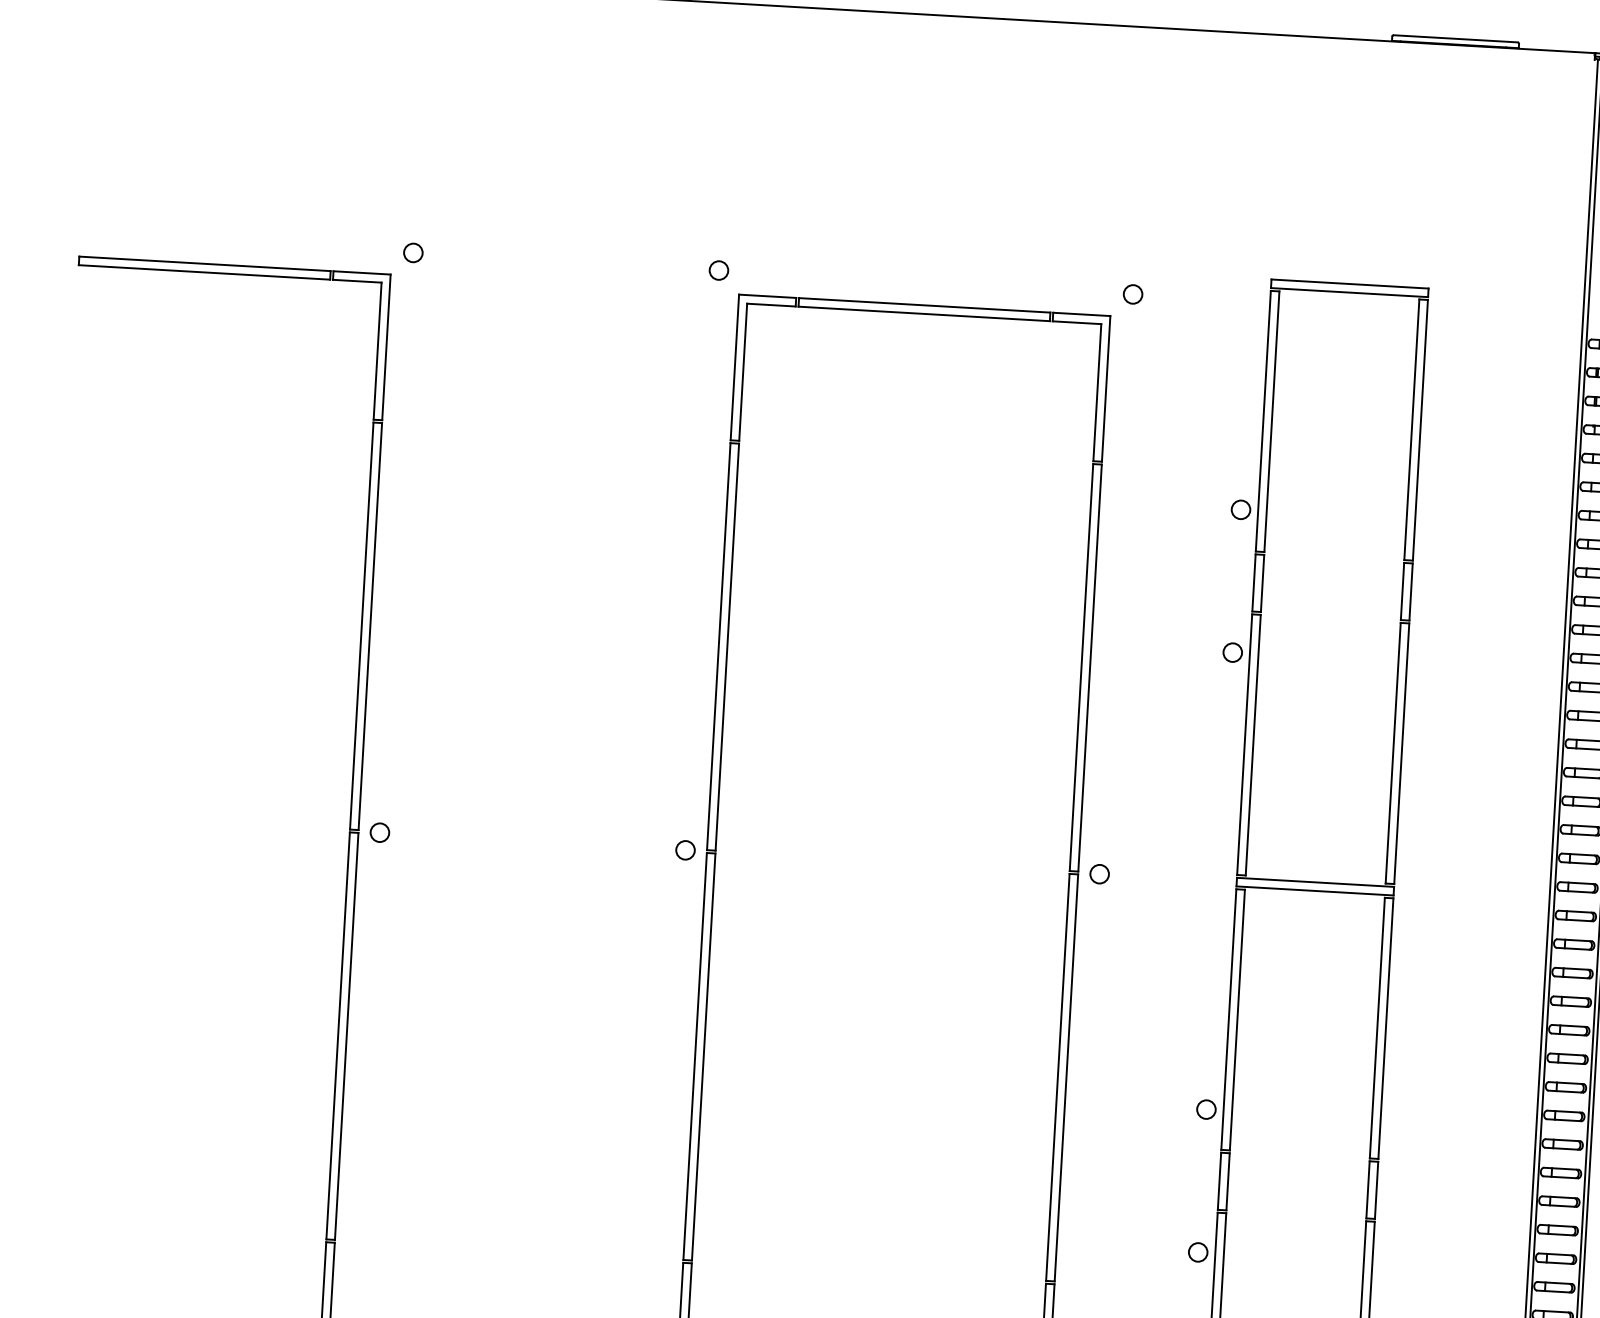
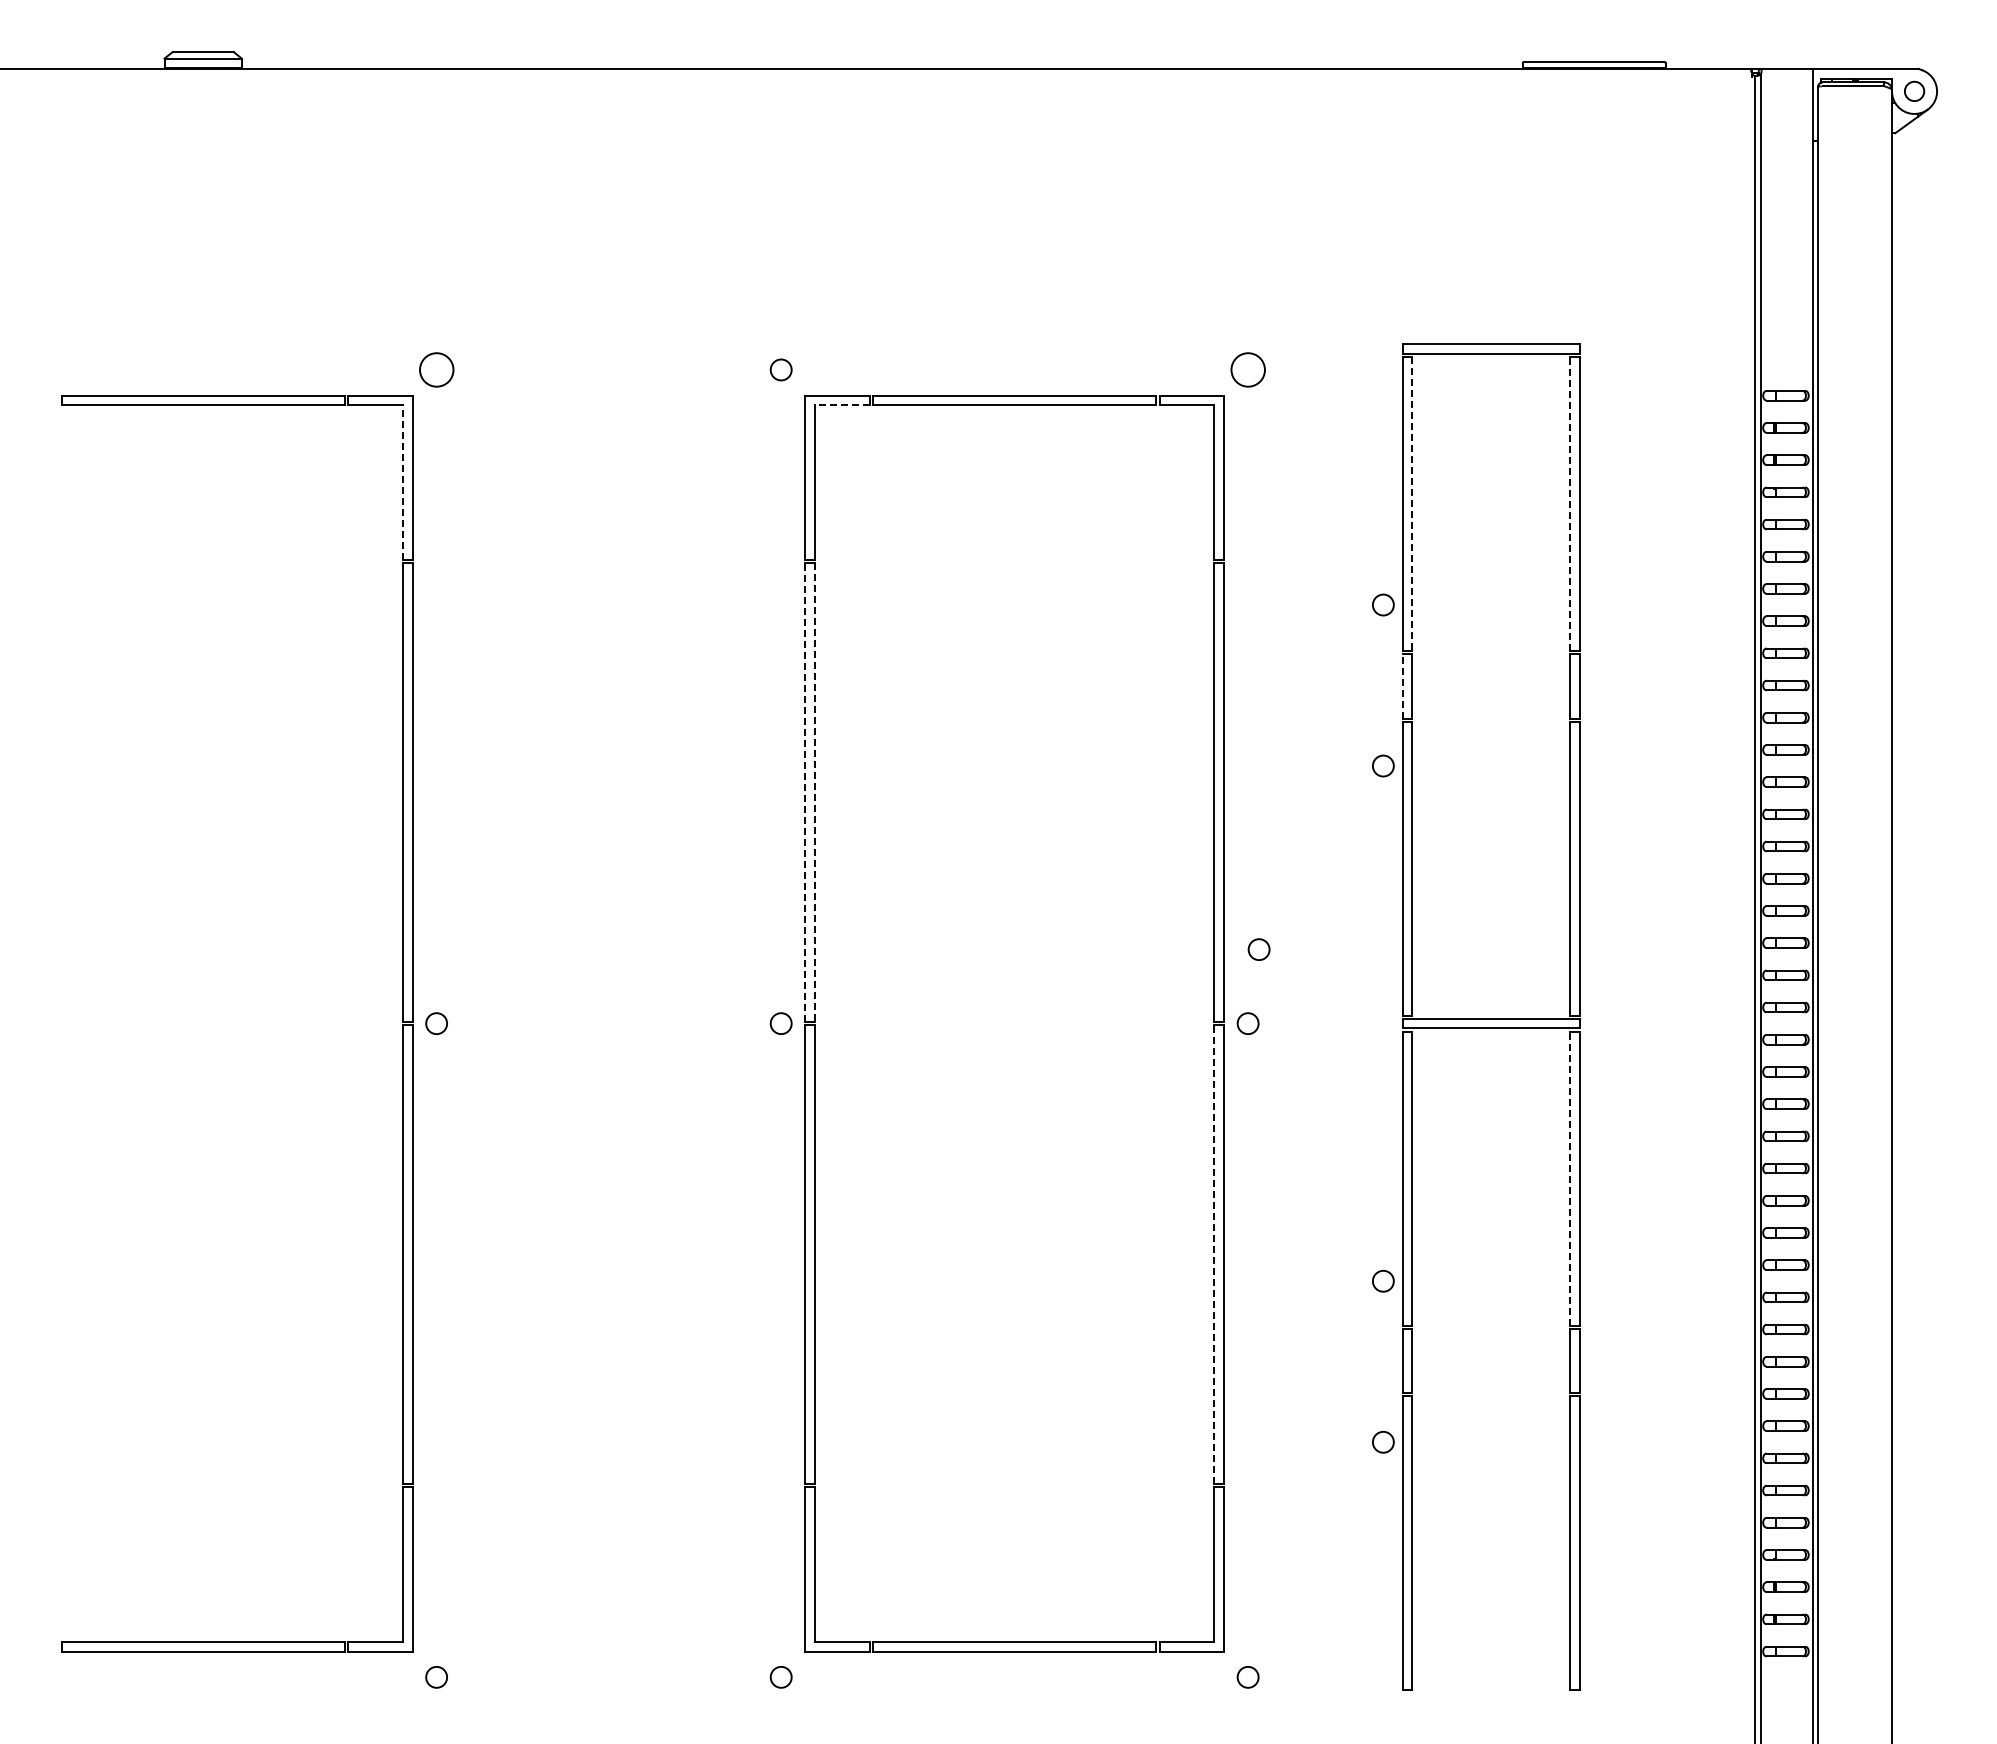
circle: (413, 252) -> (436, 369), size x1.6
circle: (1132, 293) -> (1247, 369), size x1.6
line: (770, 305) -> (841, 405), solid -> dashed
line: (377, 351) -> (402, 482), solid -> dashed
line: (1271, 422) -> (1412, 504), solid -> dashed
line: (1412, 430) -> (1570, 504), solid -> dashed
line: (1253, 582) -> (1402, 685), solid -> dashed
line: (718, 646) -> (805, 792), solid -> dashed
line: (727, 647) -> (815, 793), solid -> dashed
circle: (1112, 808) -> (1258, 949), added
line: (1377, 1028) -> (1570, 1178), solid -> dashed
line: (1058, 1077) -> (1214, 1254), solid -> dashed

